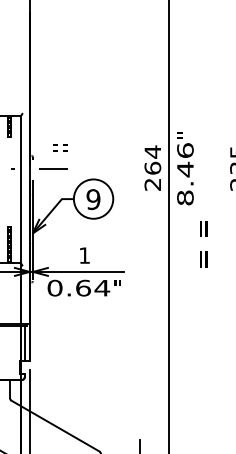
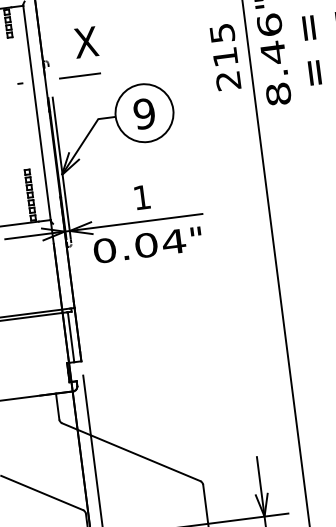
text: (60, 146) -> (86, 42), = = -> X
text: (152, 159) -> (223, 44), 264 -> 215
text: (203, 244) -> (311, 50), moved
text: (83, 287) -> (146, 244), 0.64 -> 0.04

